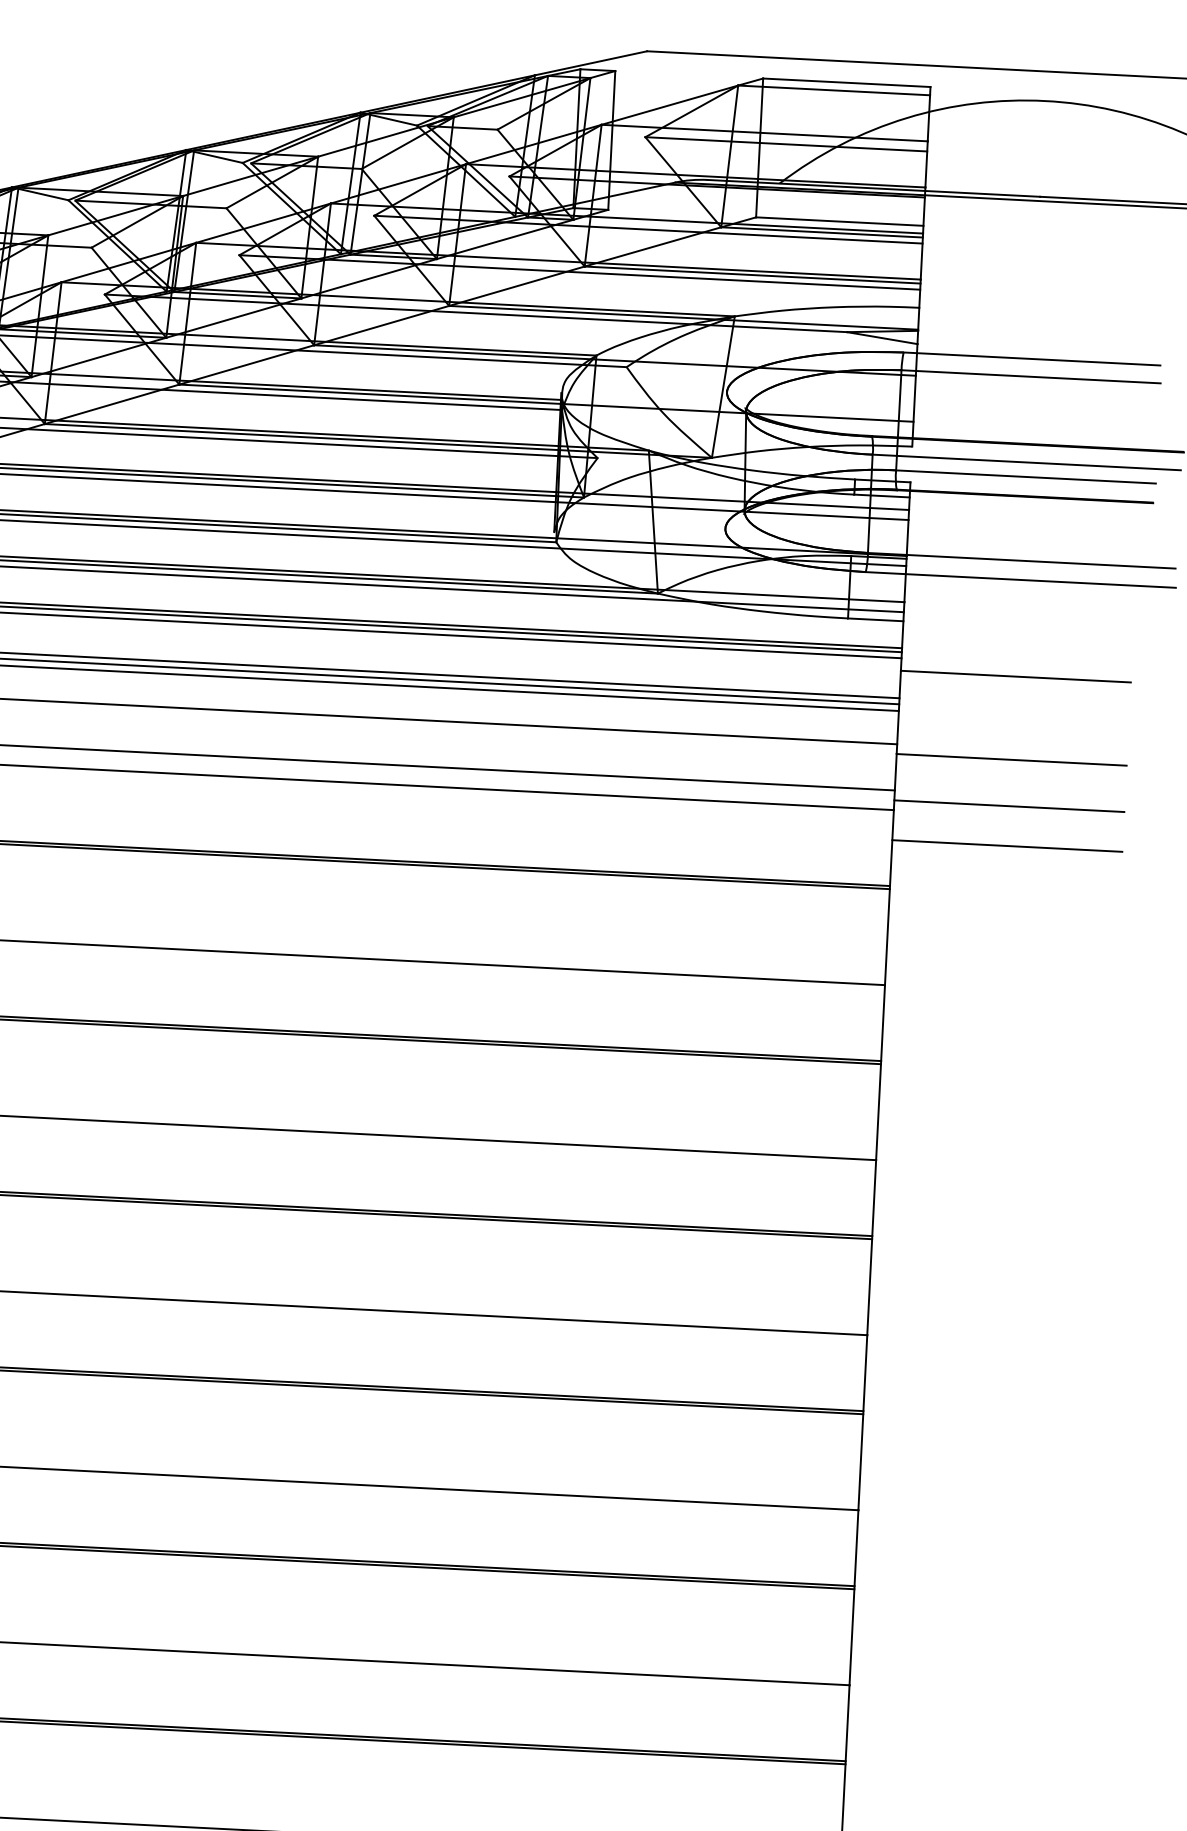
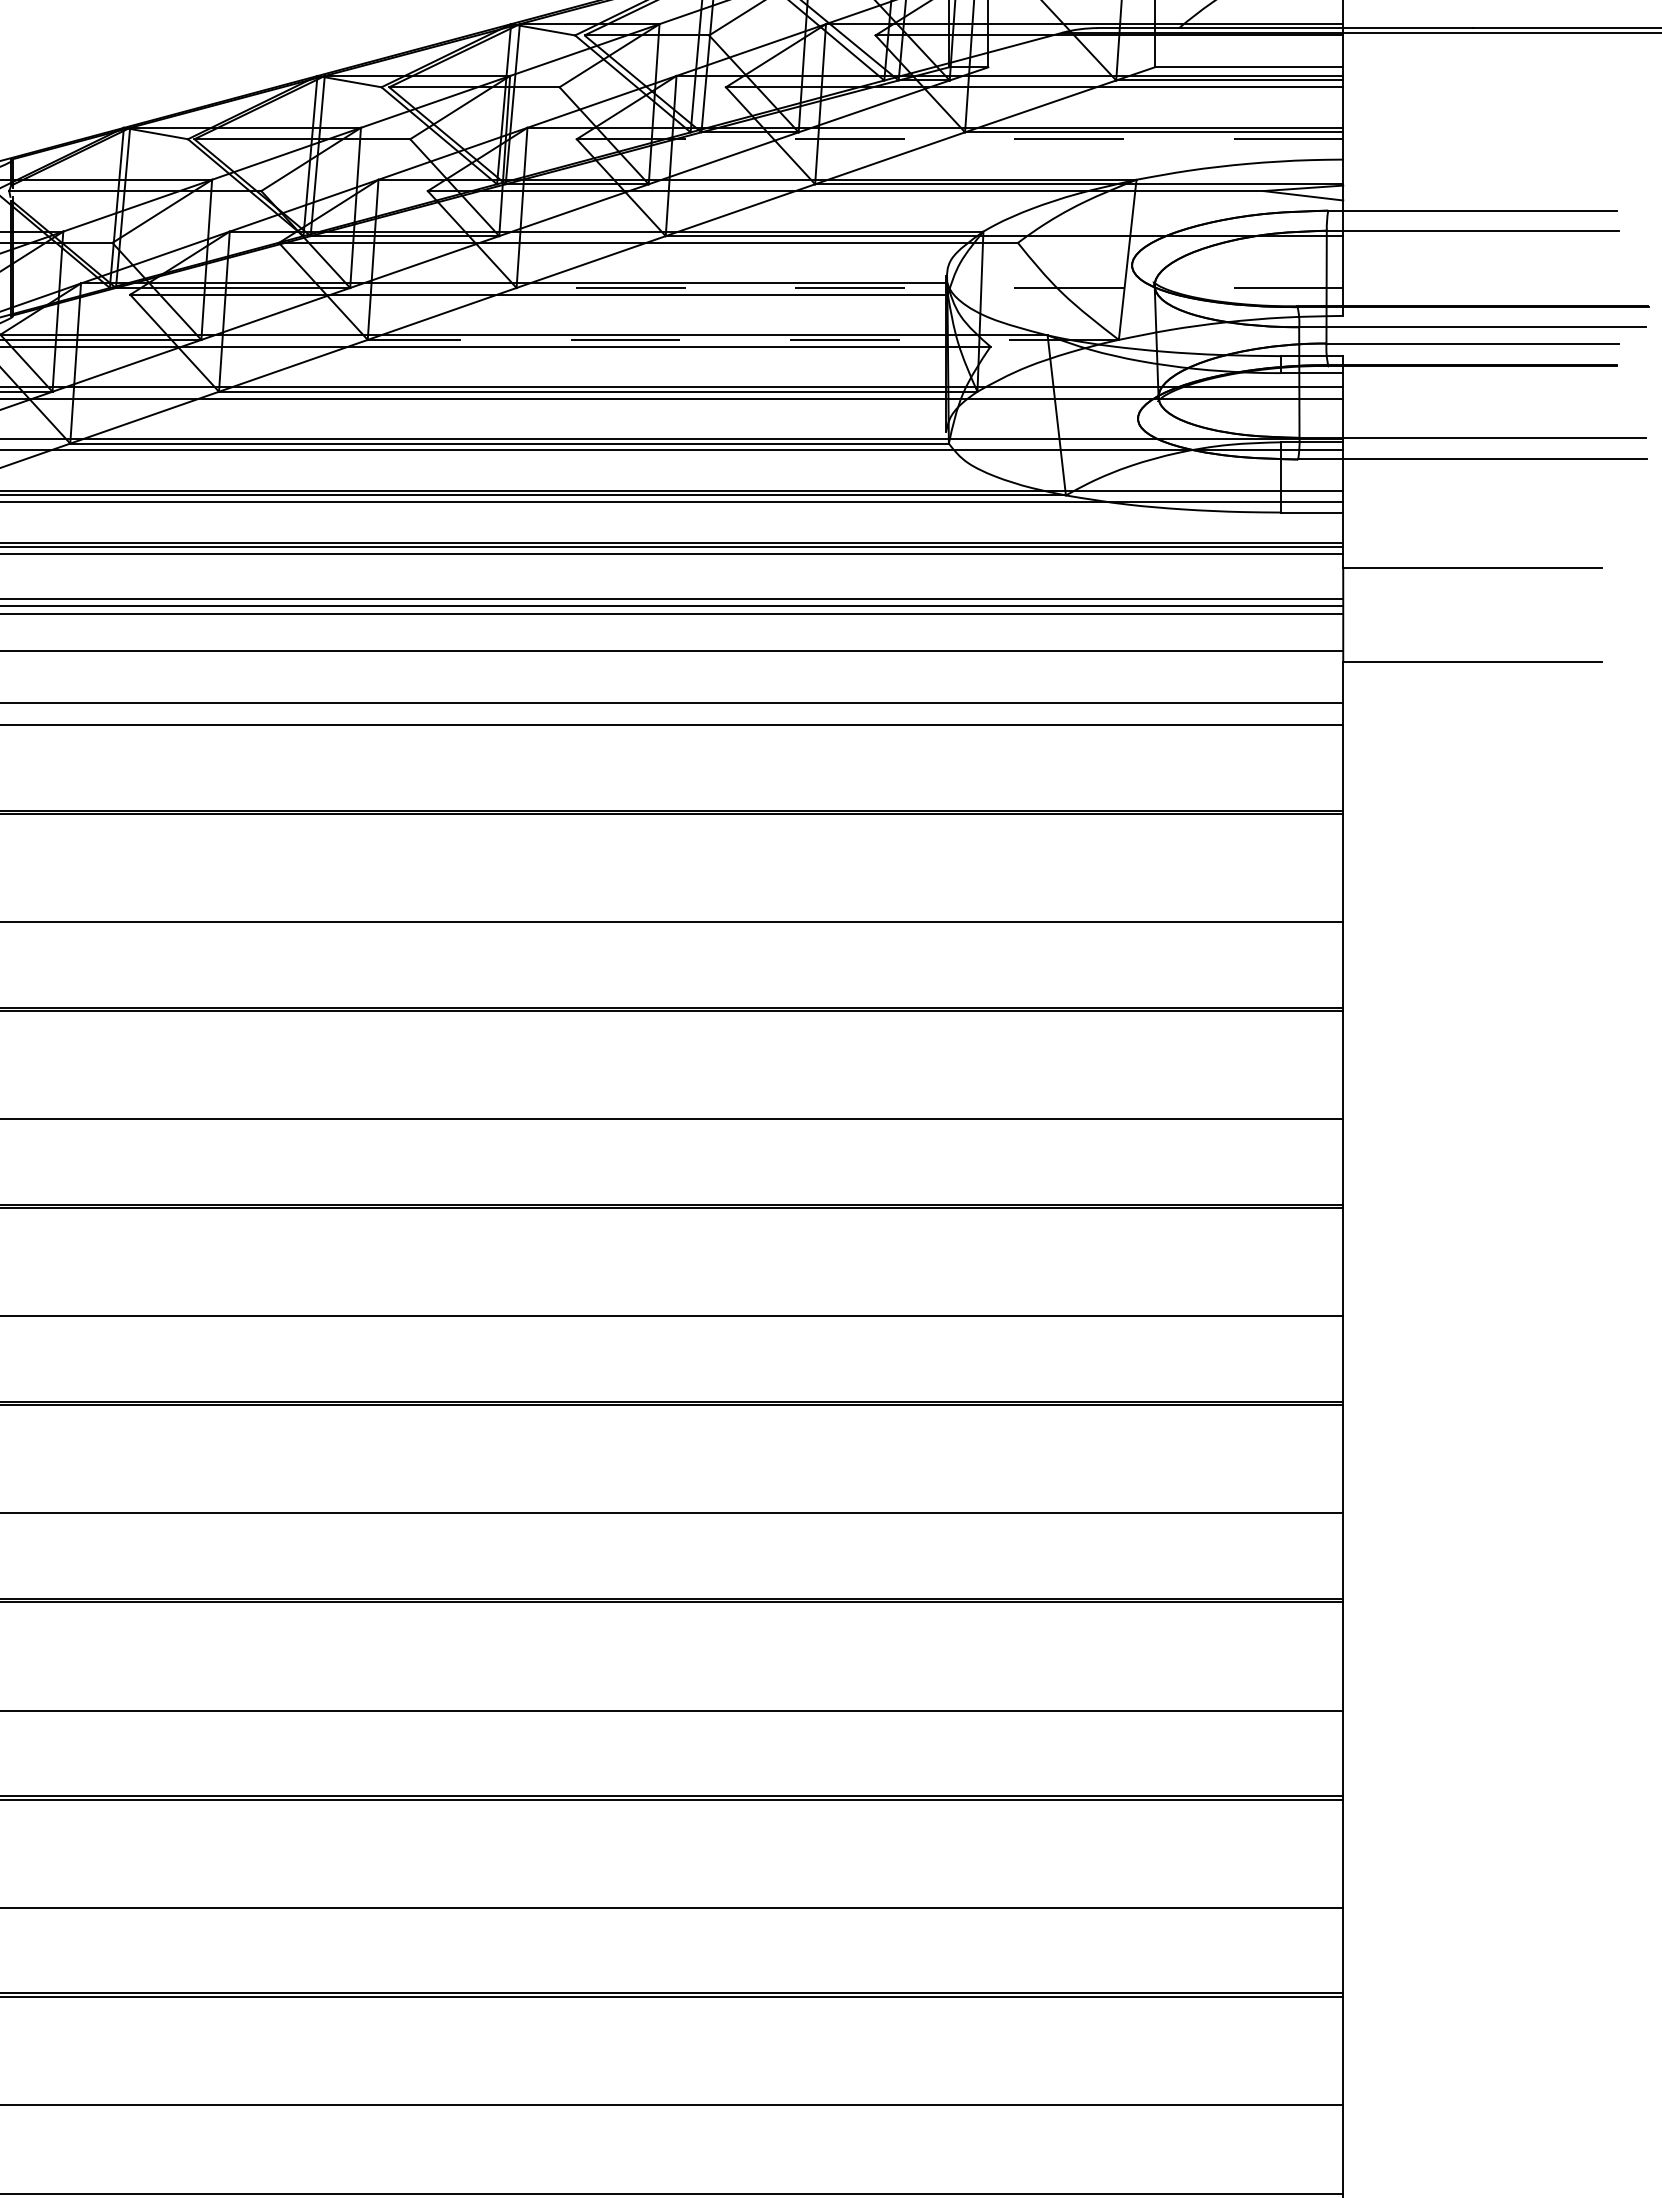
line: (579, 272) -> (959, 139), solid -> dashed
line: (546, 402) -> (929, 287), solid -> dashed
line: (378, 440) -> (743, 339), solid -> dashed
line: (1009, 806) -> (1472, 714), removed
line: (1007, 846) -> (1472, 759), removed

